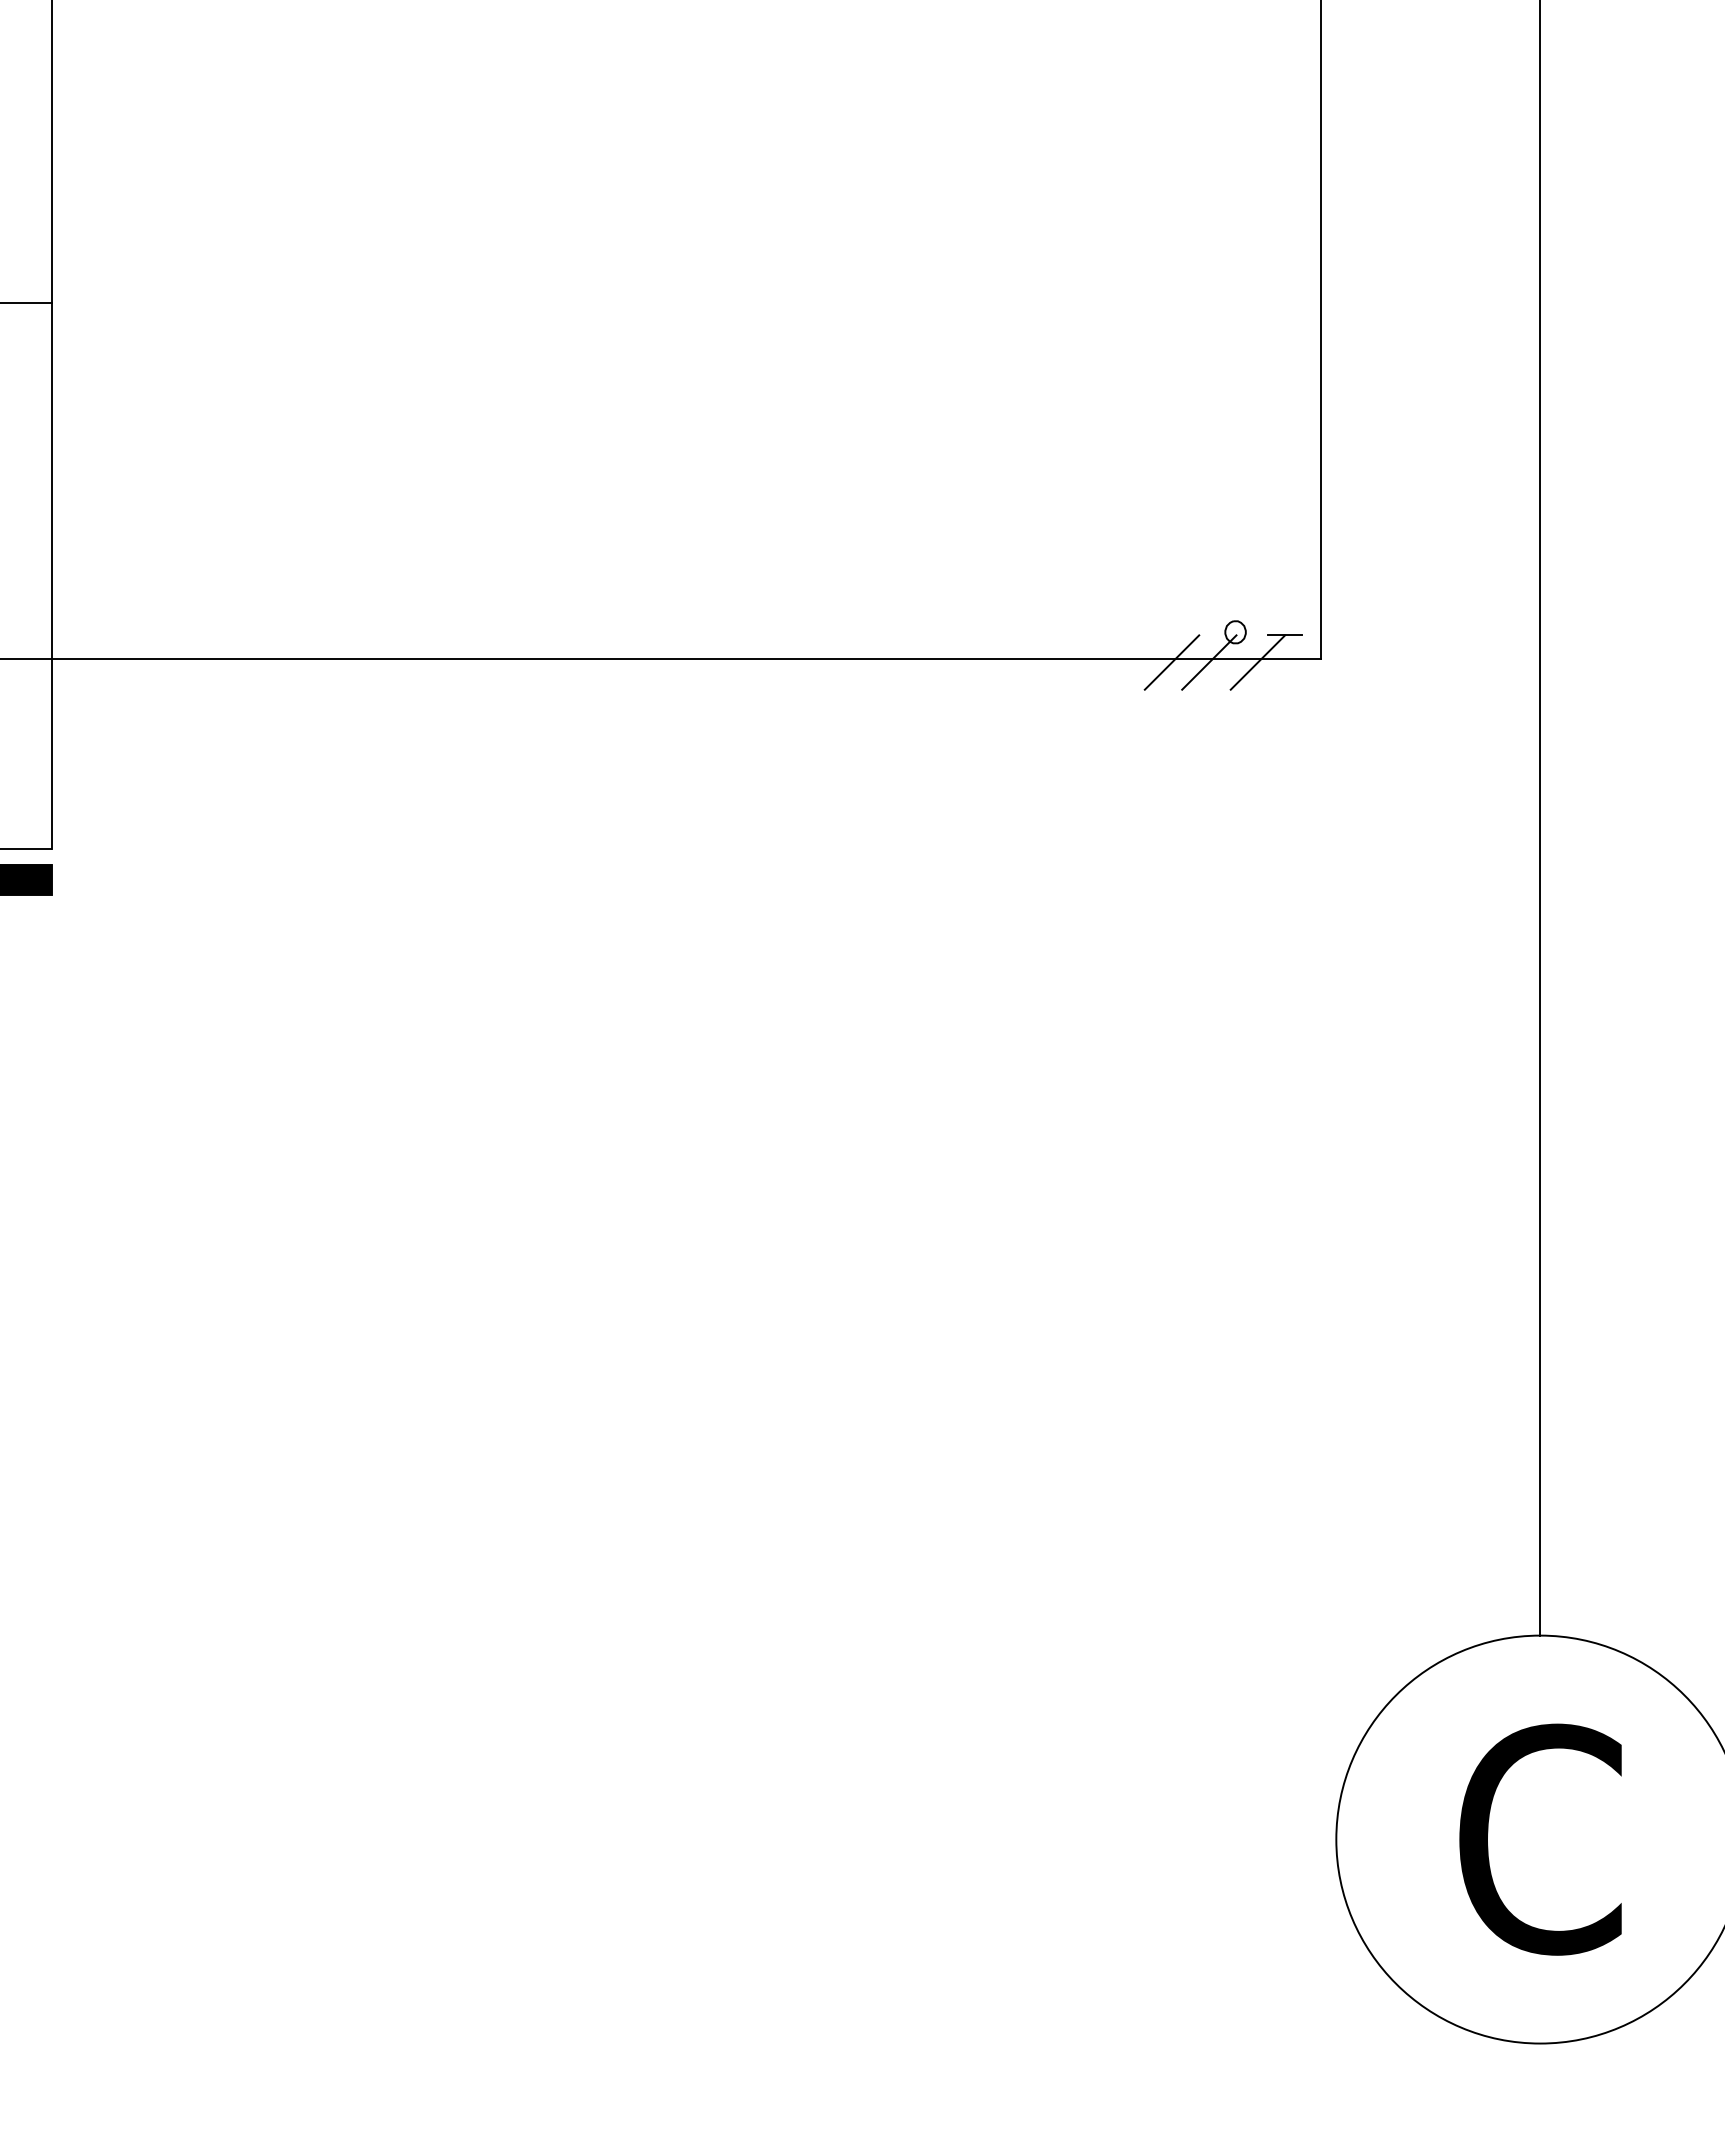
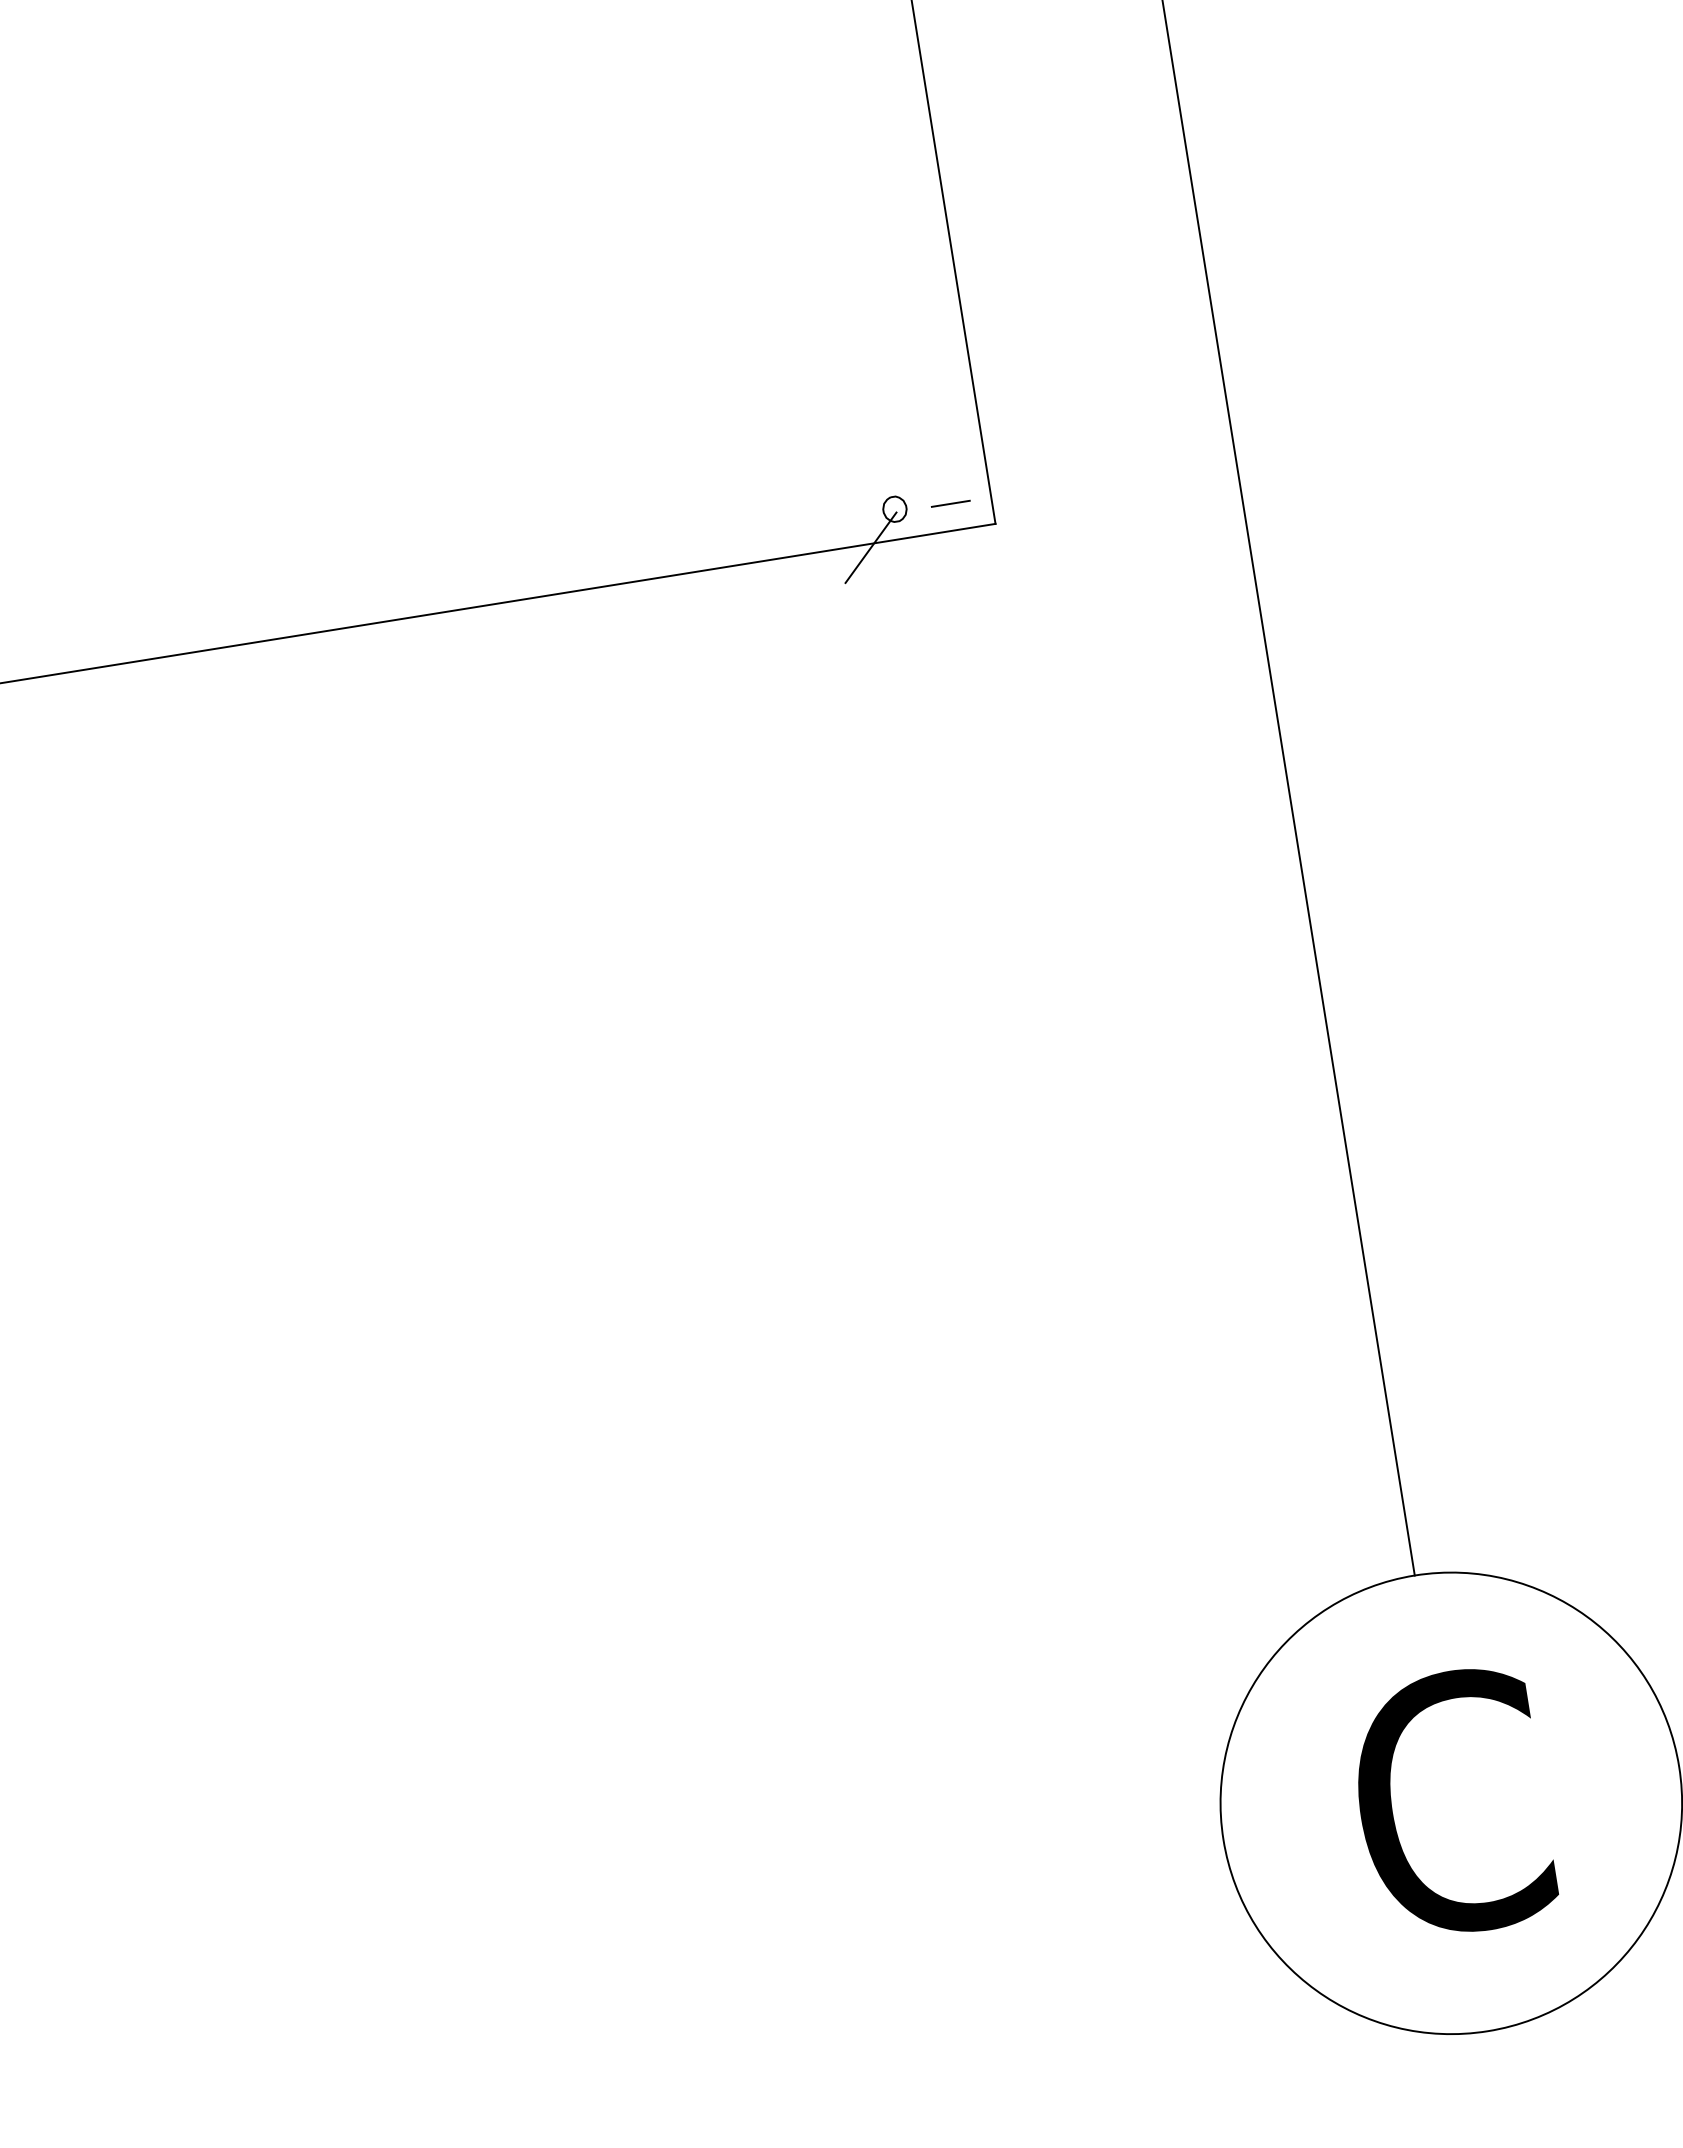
line: (1171, 662) -> (828, 554), removed
line: (1257, 662) -> (924, 539), removed

